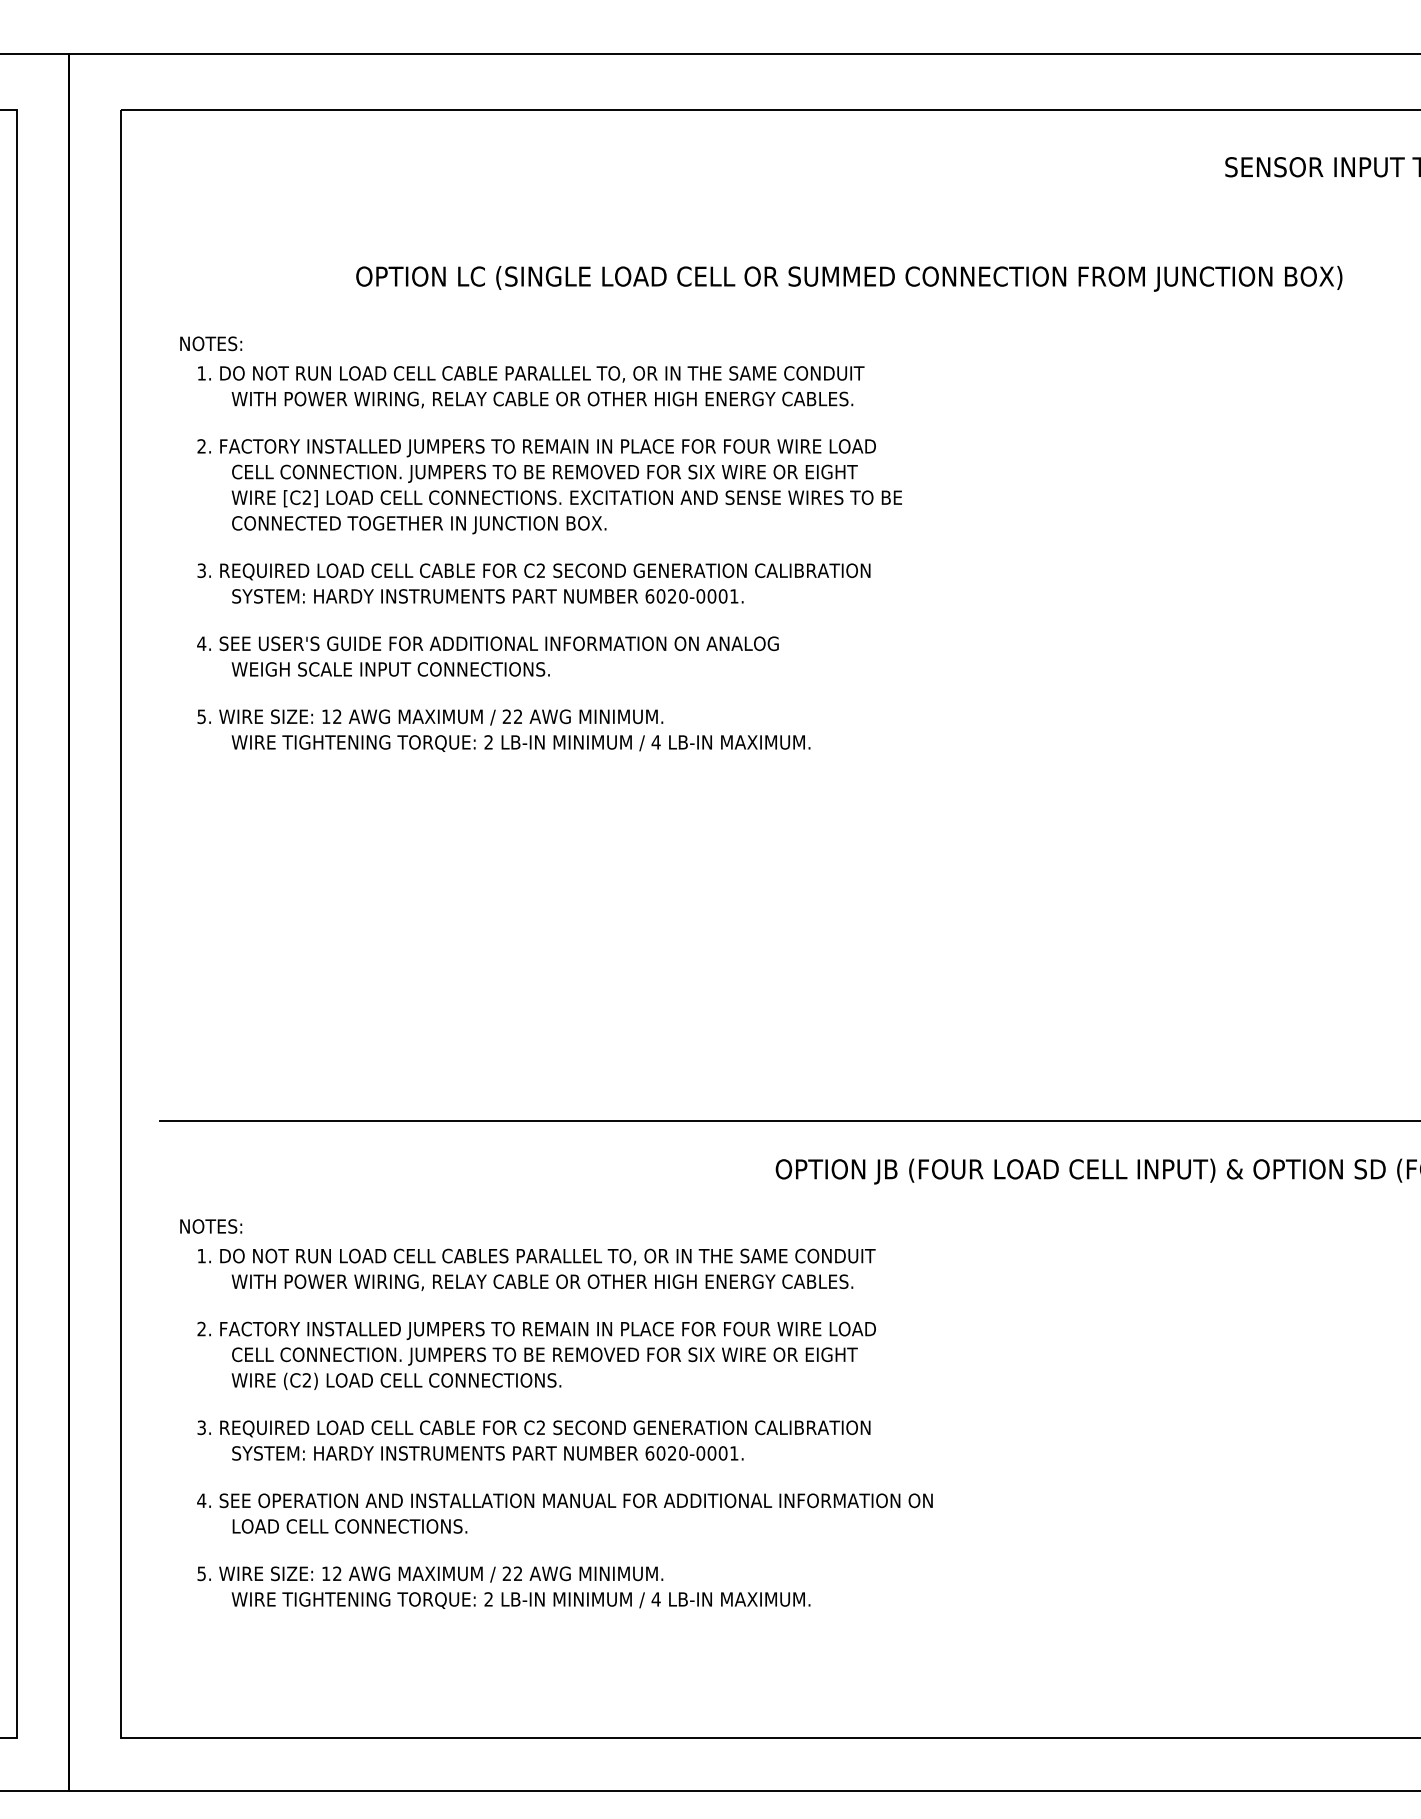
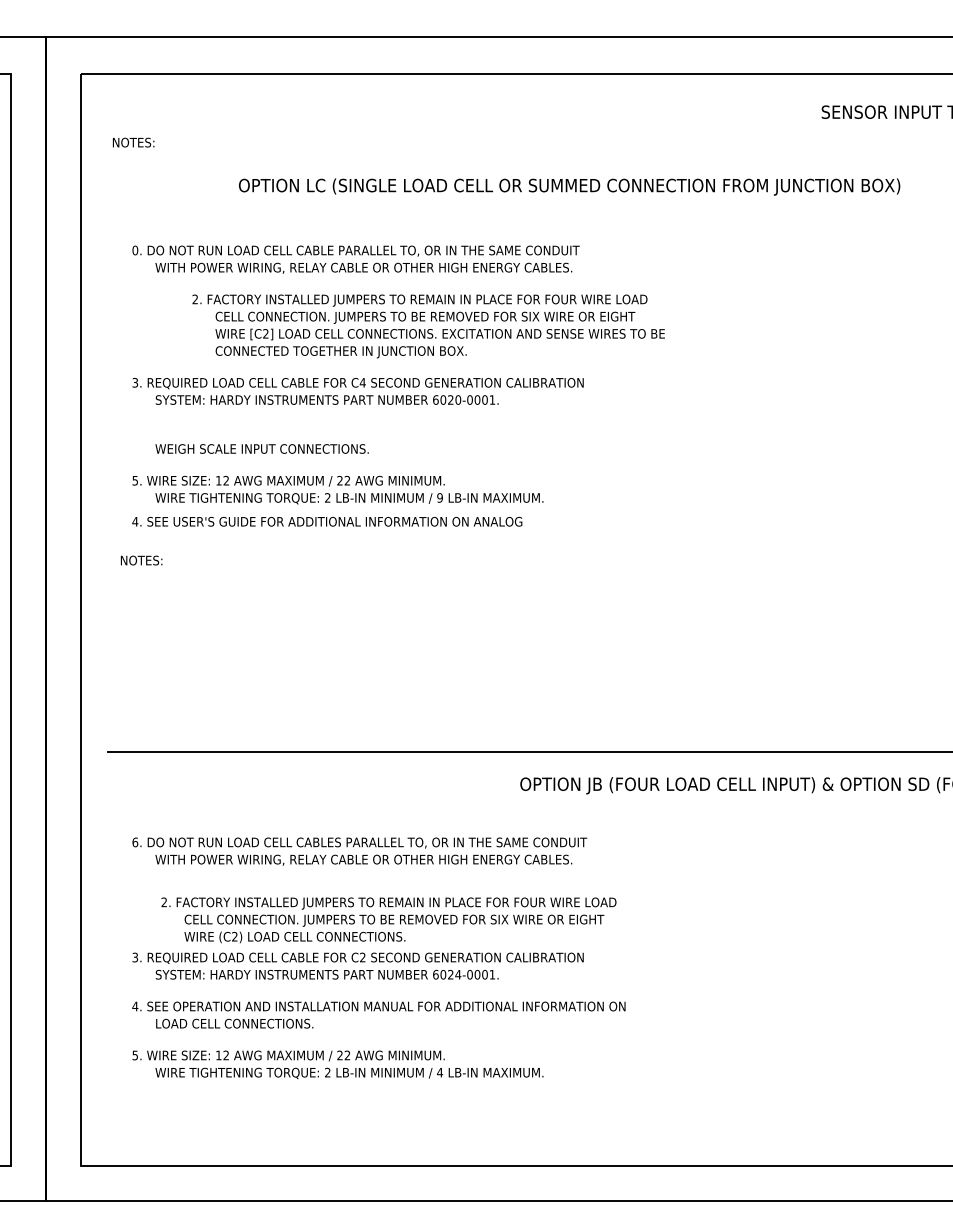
text: (210, 343) -> (133, 142), moved
text: (202, 373) -> (135, 250), 1. -> 0.
text: (549, 486) -> (428, 326), moved
text: (540, 570) -> (362, 382), C2 -> C4
text: (488, 643) -> (327, 521), moved
text: (656, 741) -> (440, 497), 4 -> 9
text: (210, 1226) -> (141, 560), moved
text: (202, 1256) -> (135, 842), 1. -> 6.
text: (536, 1356) -> (388, 920), moved
text: (683, 1453) -> (458, 974), 6020-0001. -> 6024-0001.

